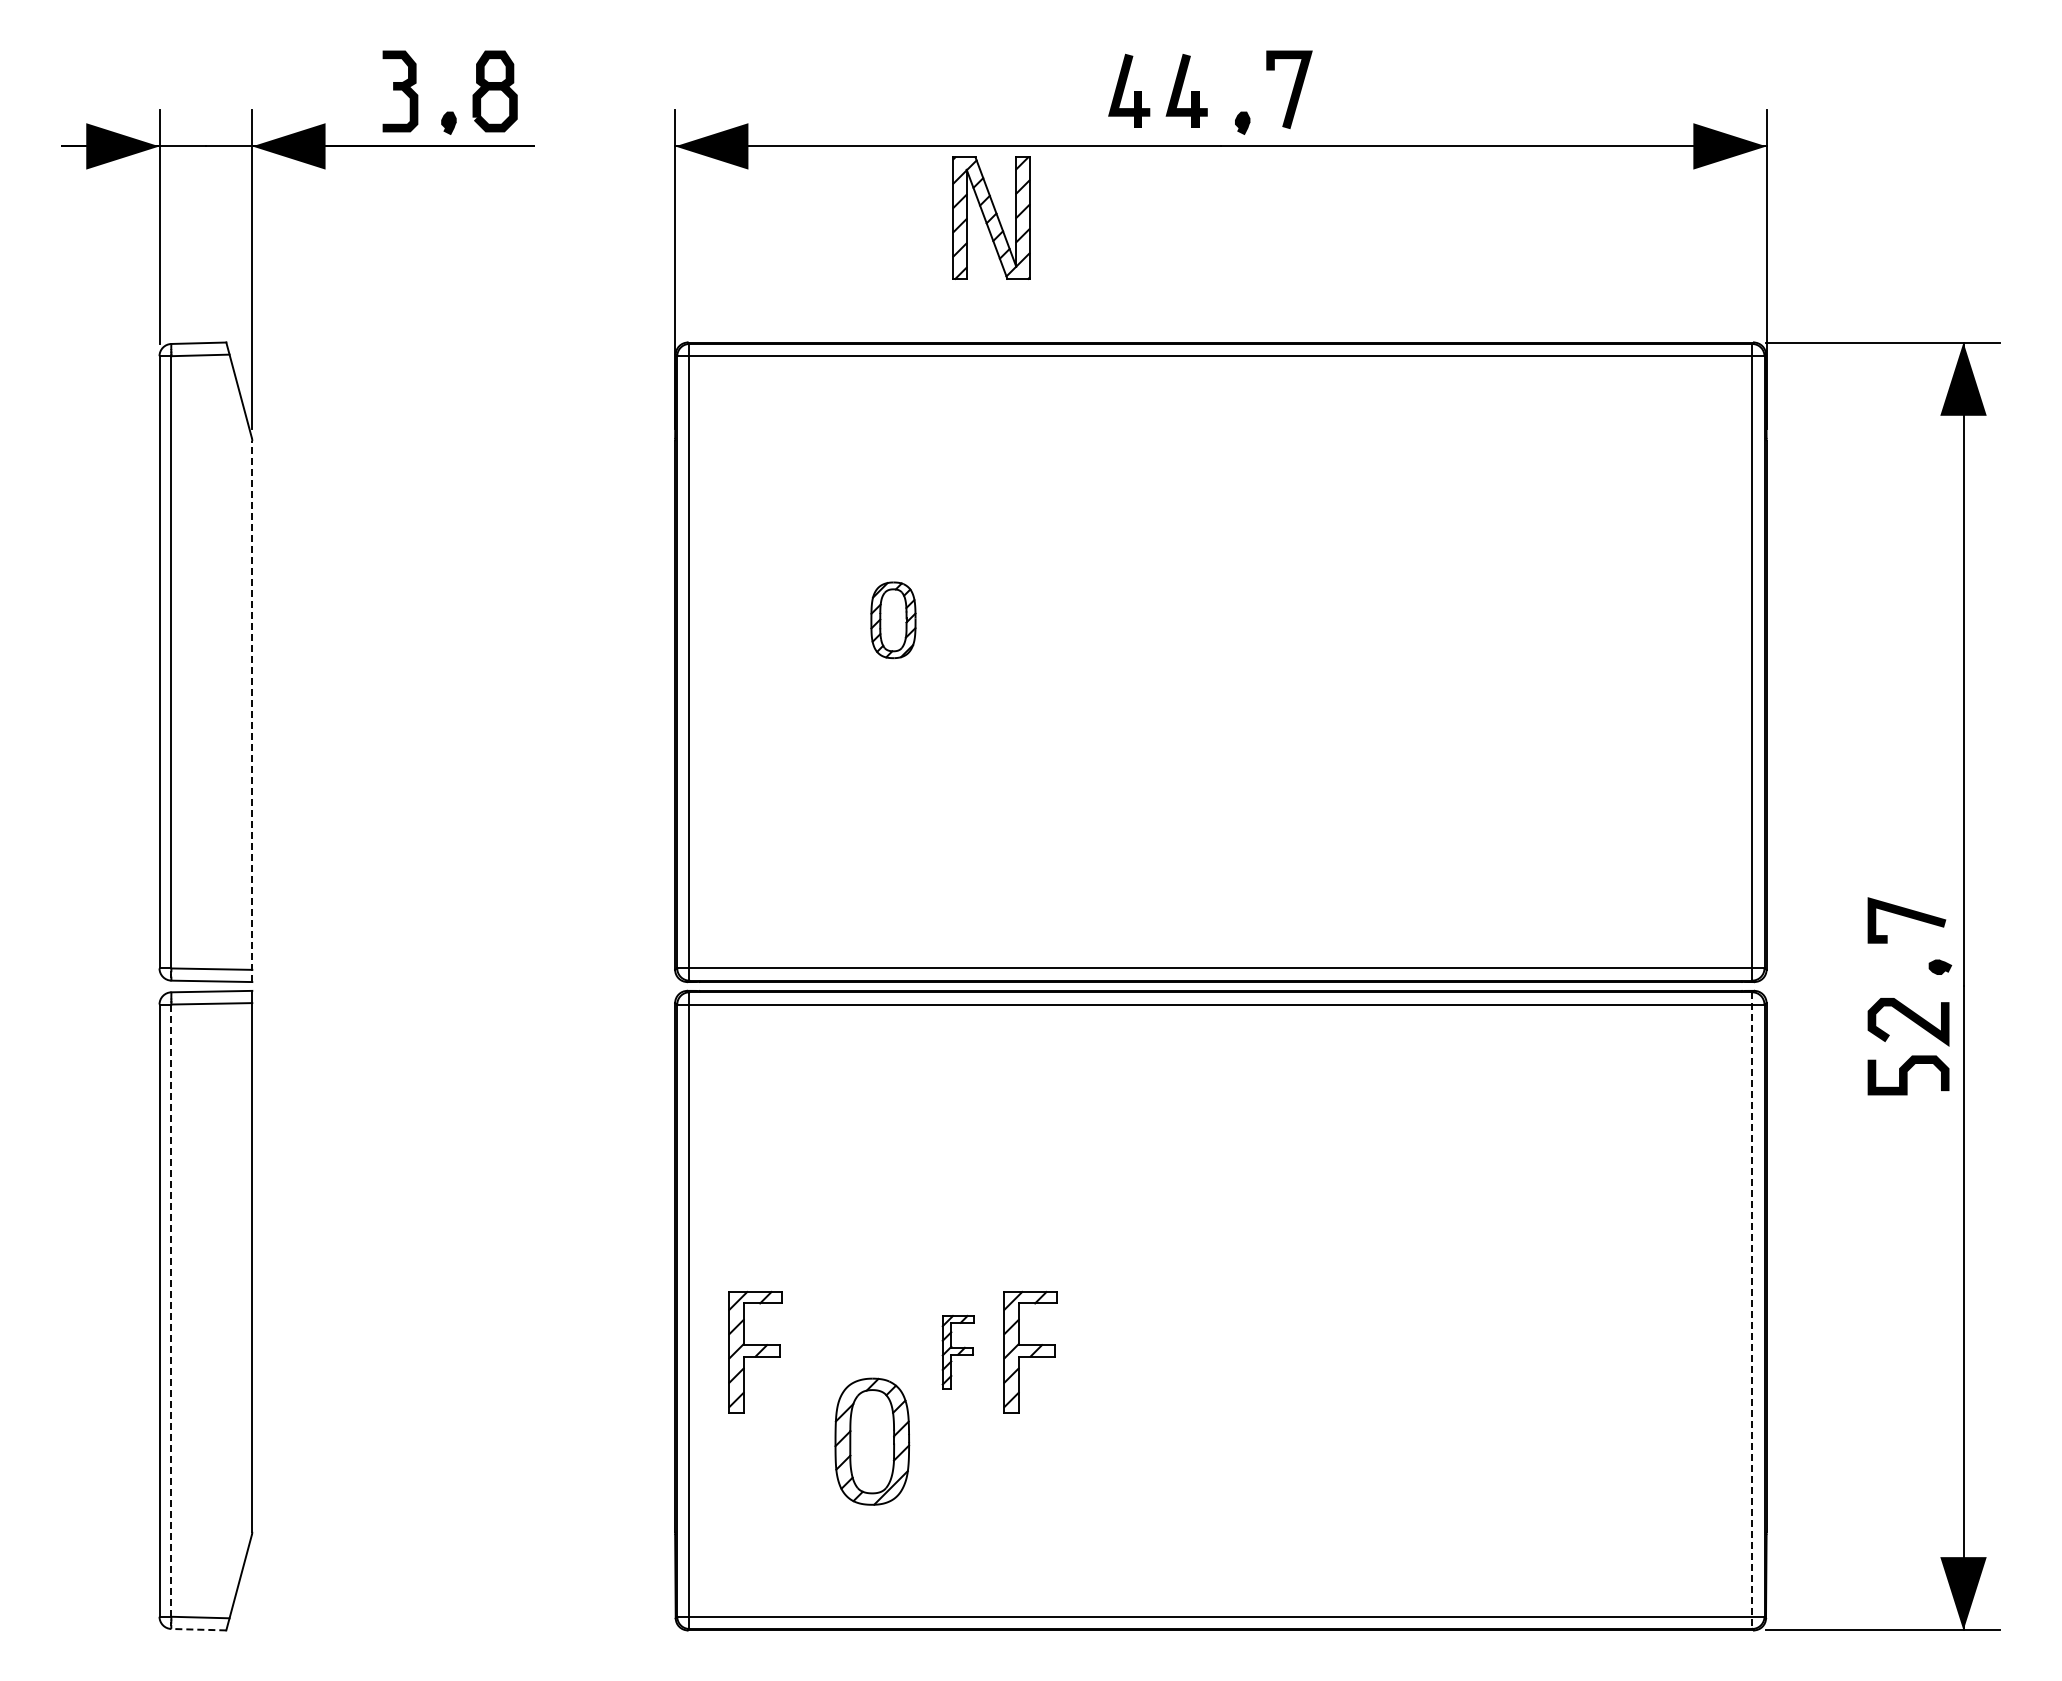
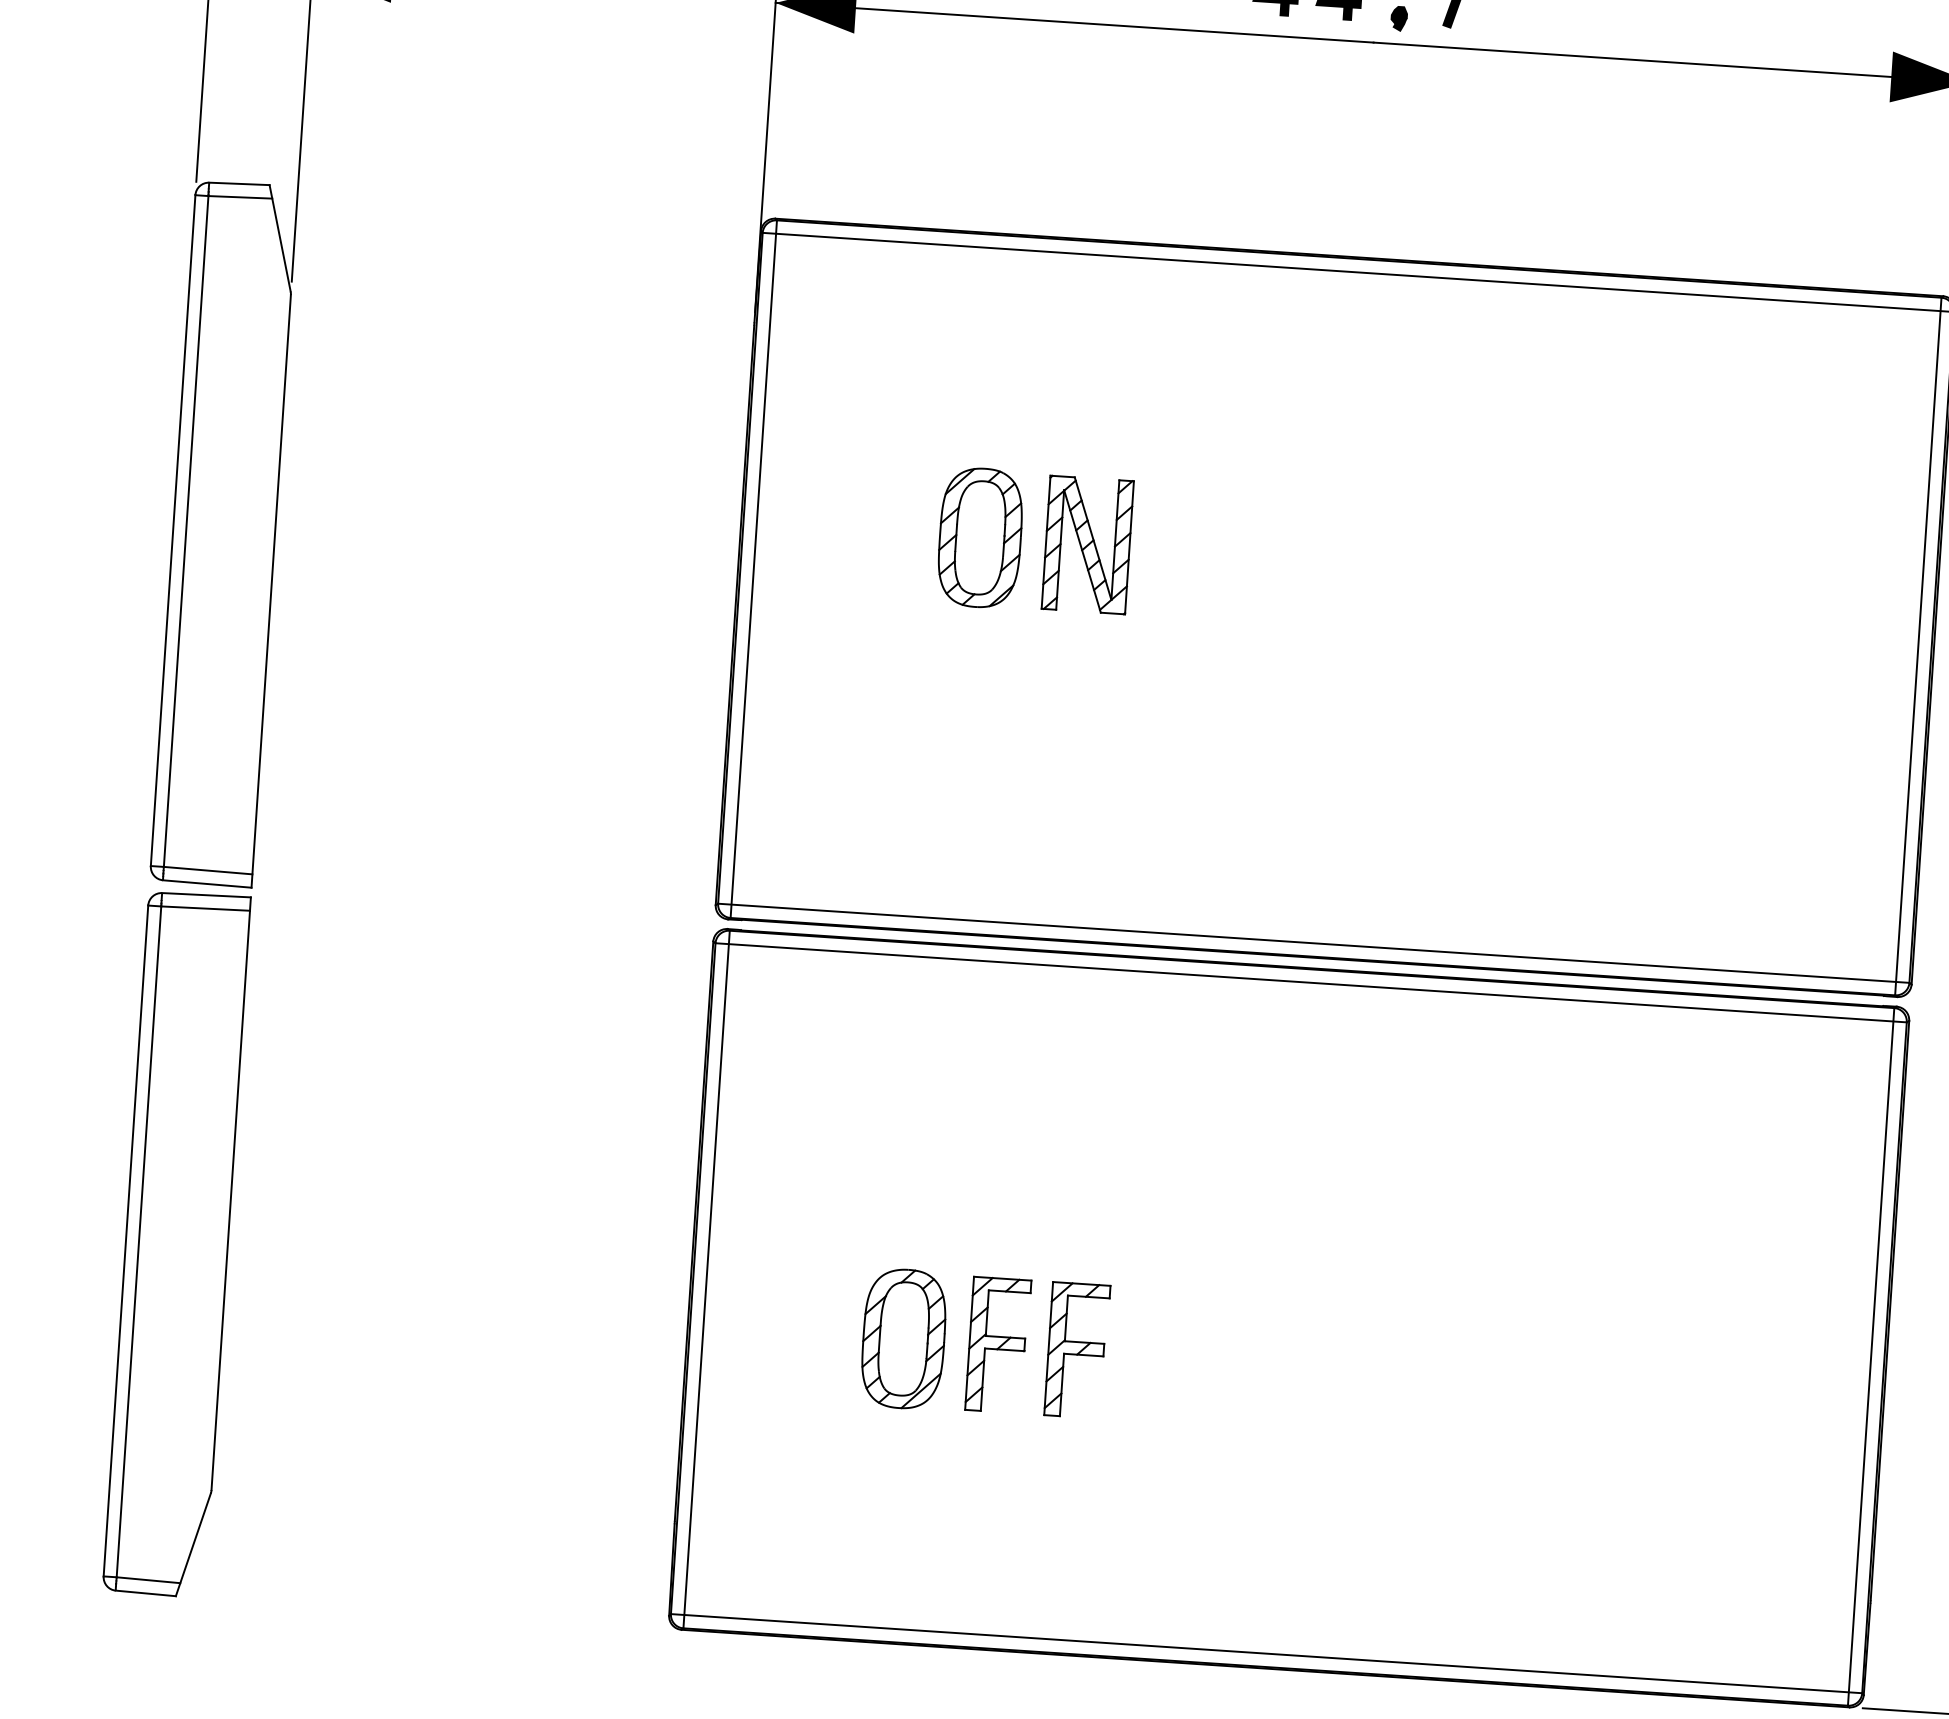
part: (991, 217) -> (1087, 544), moved
part: (893, 620) -> (980, 538), size x1.67
line: (252, 711) -> (271, 591), dashed -> solid
line: (171, 1310) -> (139, 1241), dashed -> solid
line: (1752, 1311) -> (1871, 1357), dashed -> solid
part: (755, 1351) -> (775, 1329), removed
part: (958, 1351) -> (998, 1343), size x1.67
part: (872, 1441) -> (904, 1338), moved
line: (198, 1629) -> (145, 1593), dashed -> solid

